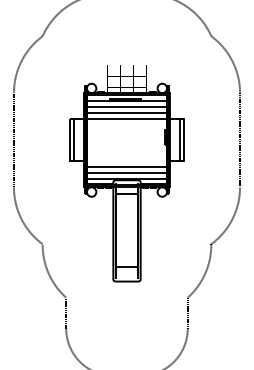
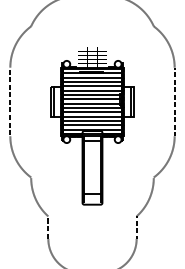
hatch: (126, 142) -> (92, 103), added

